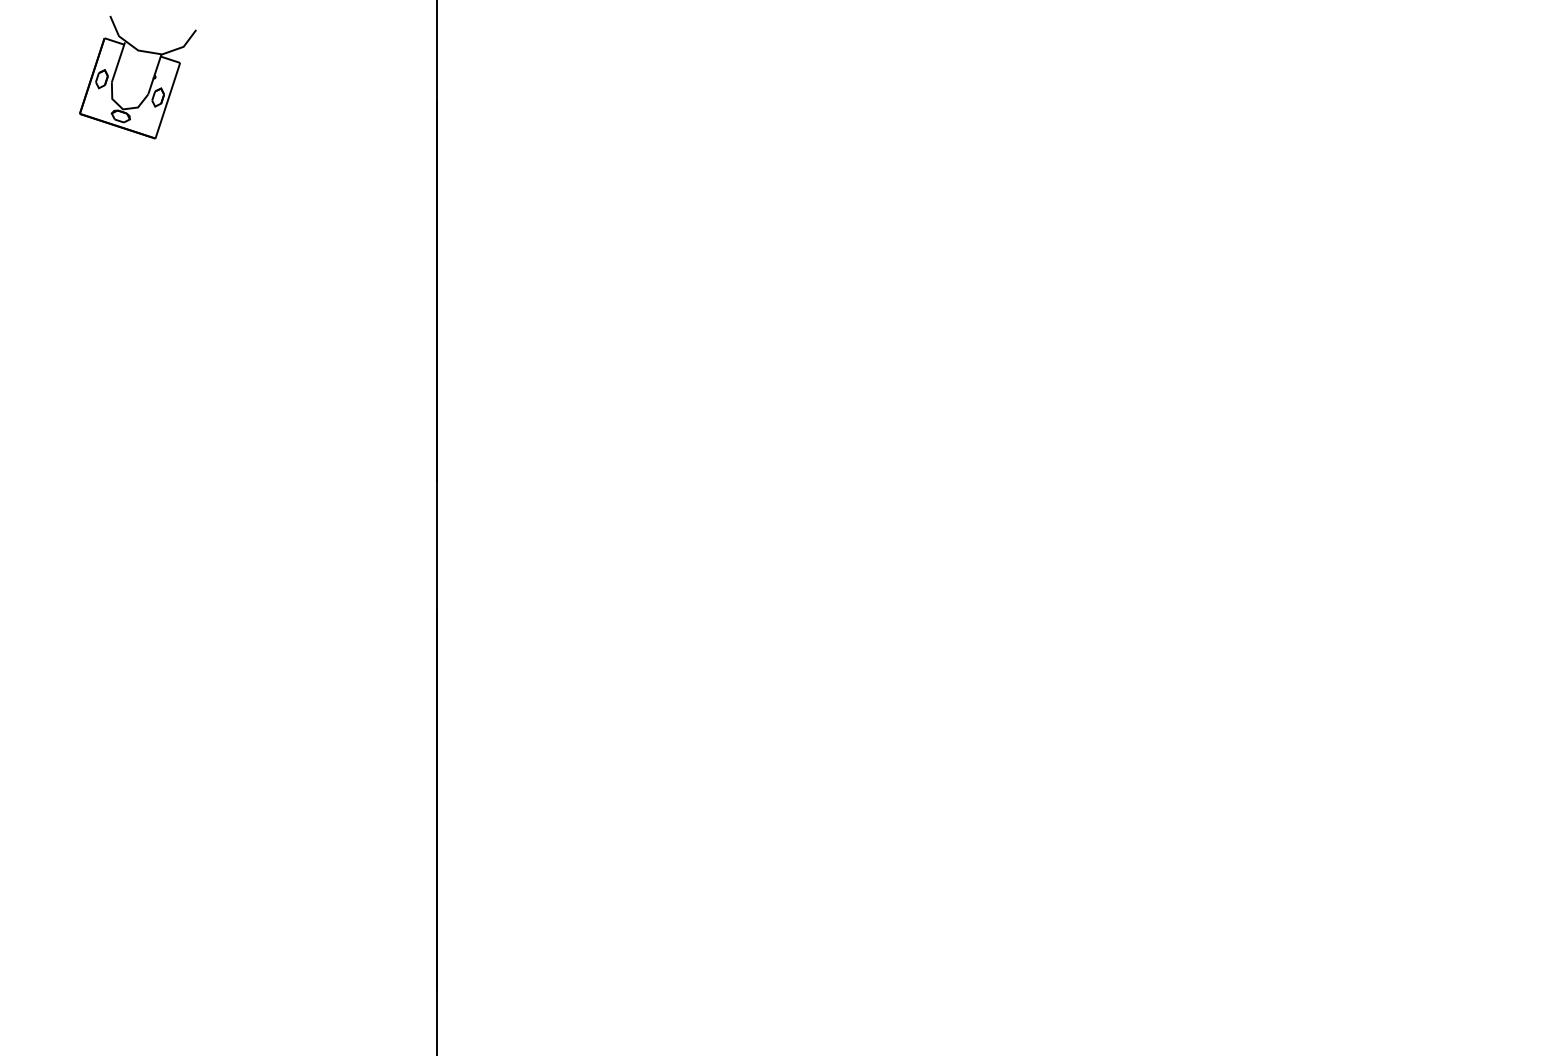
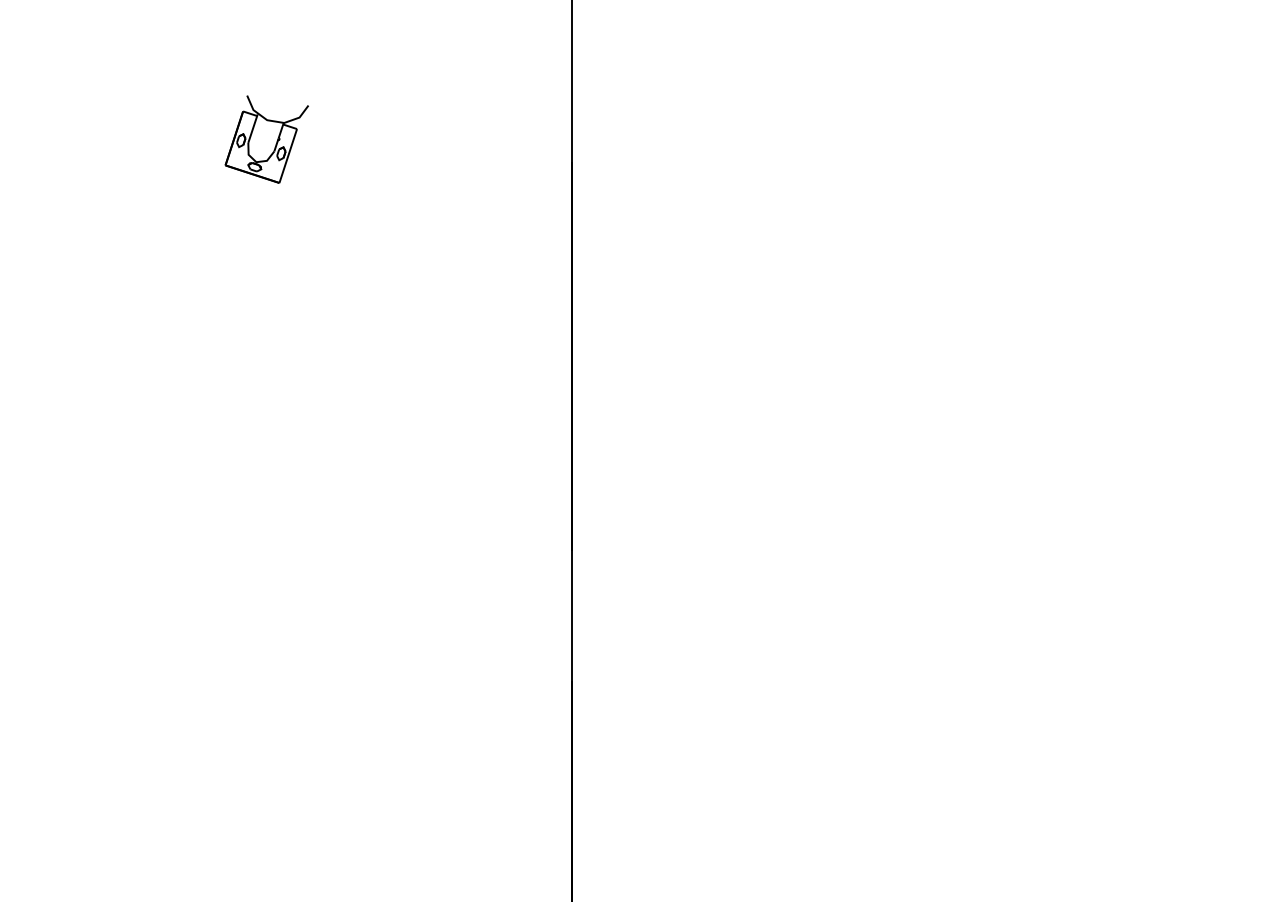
part: (137, 77) -> (266, 139), size x0.7

